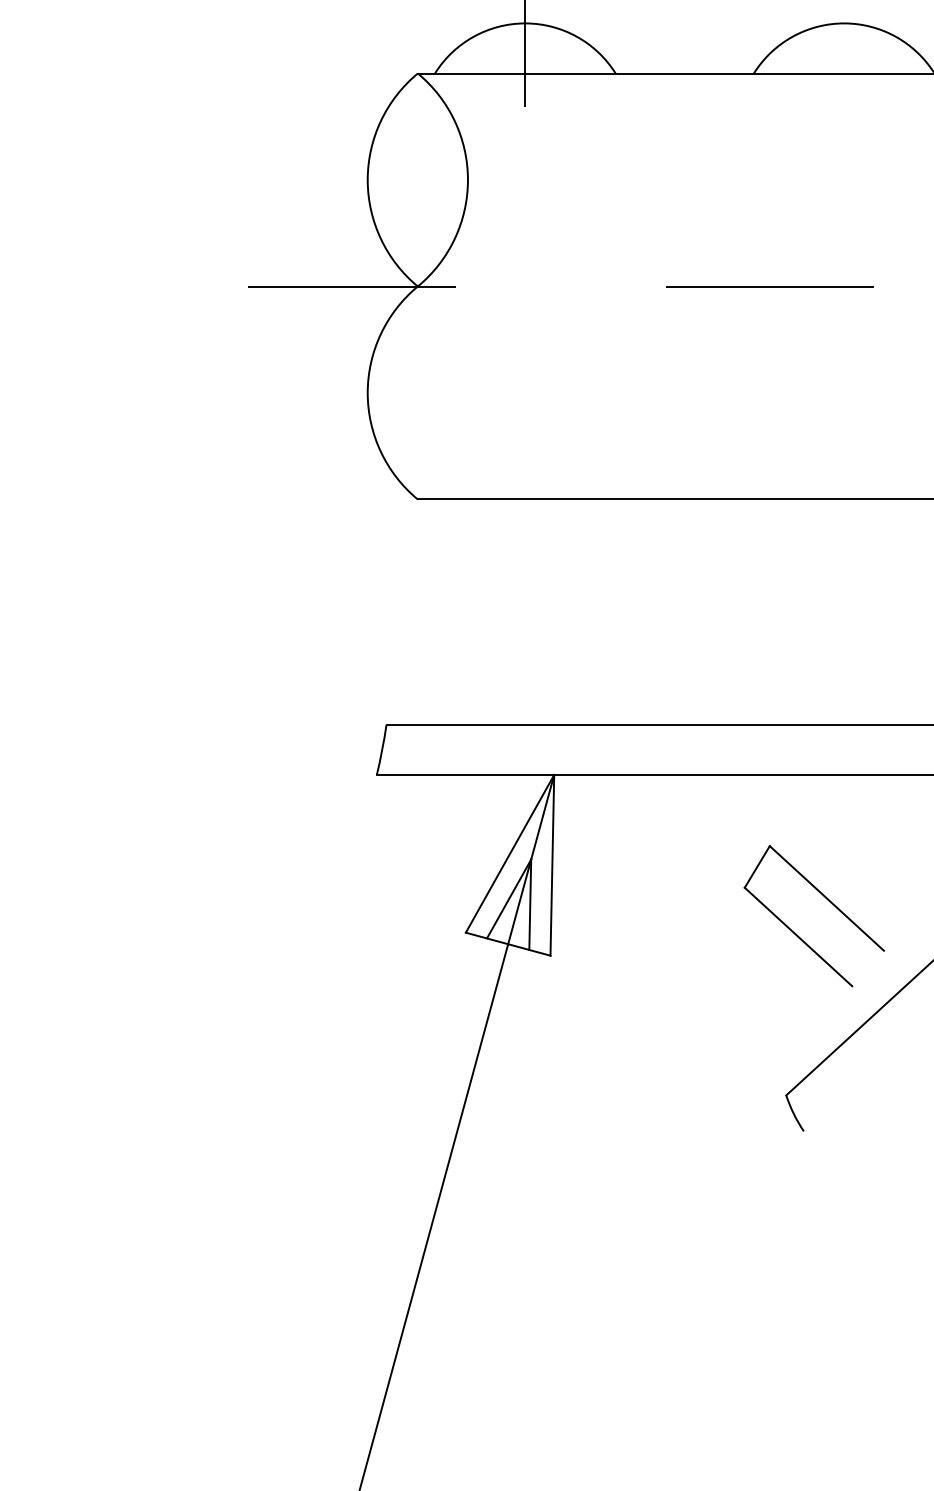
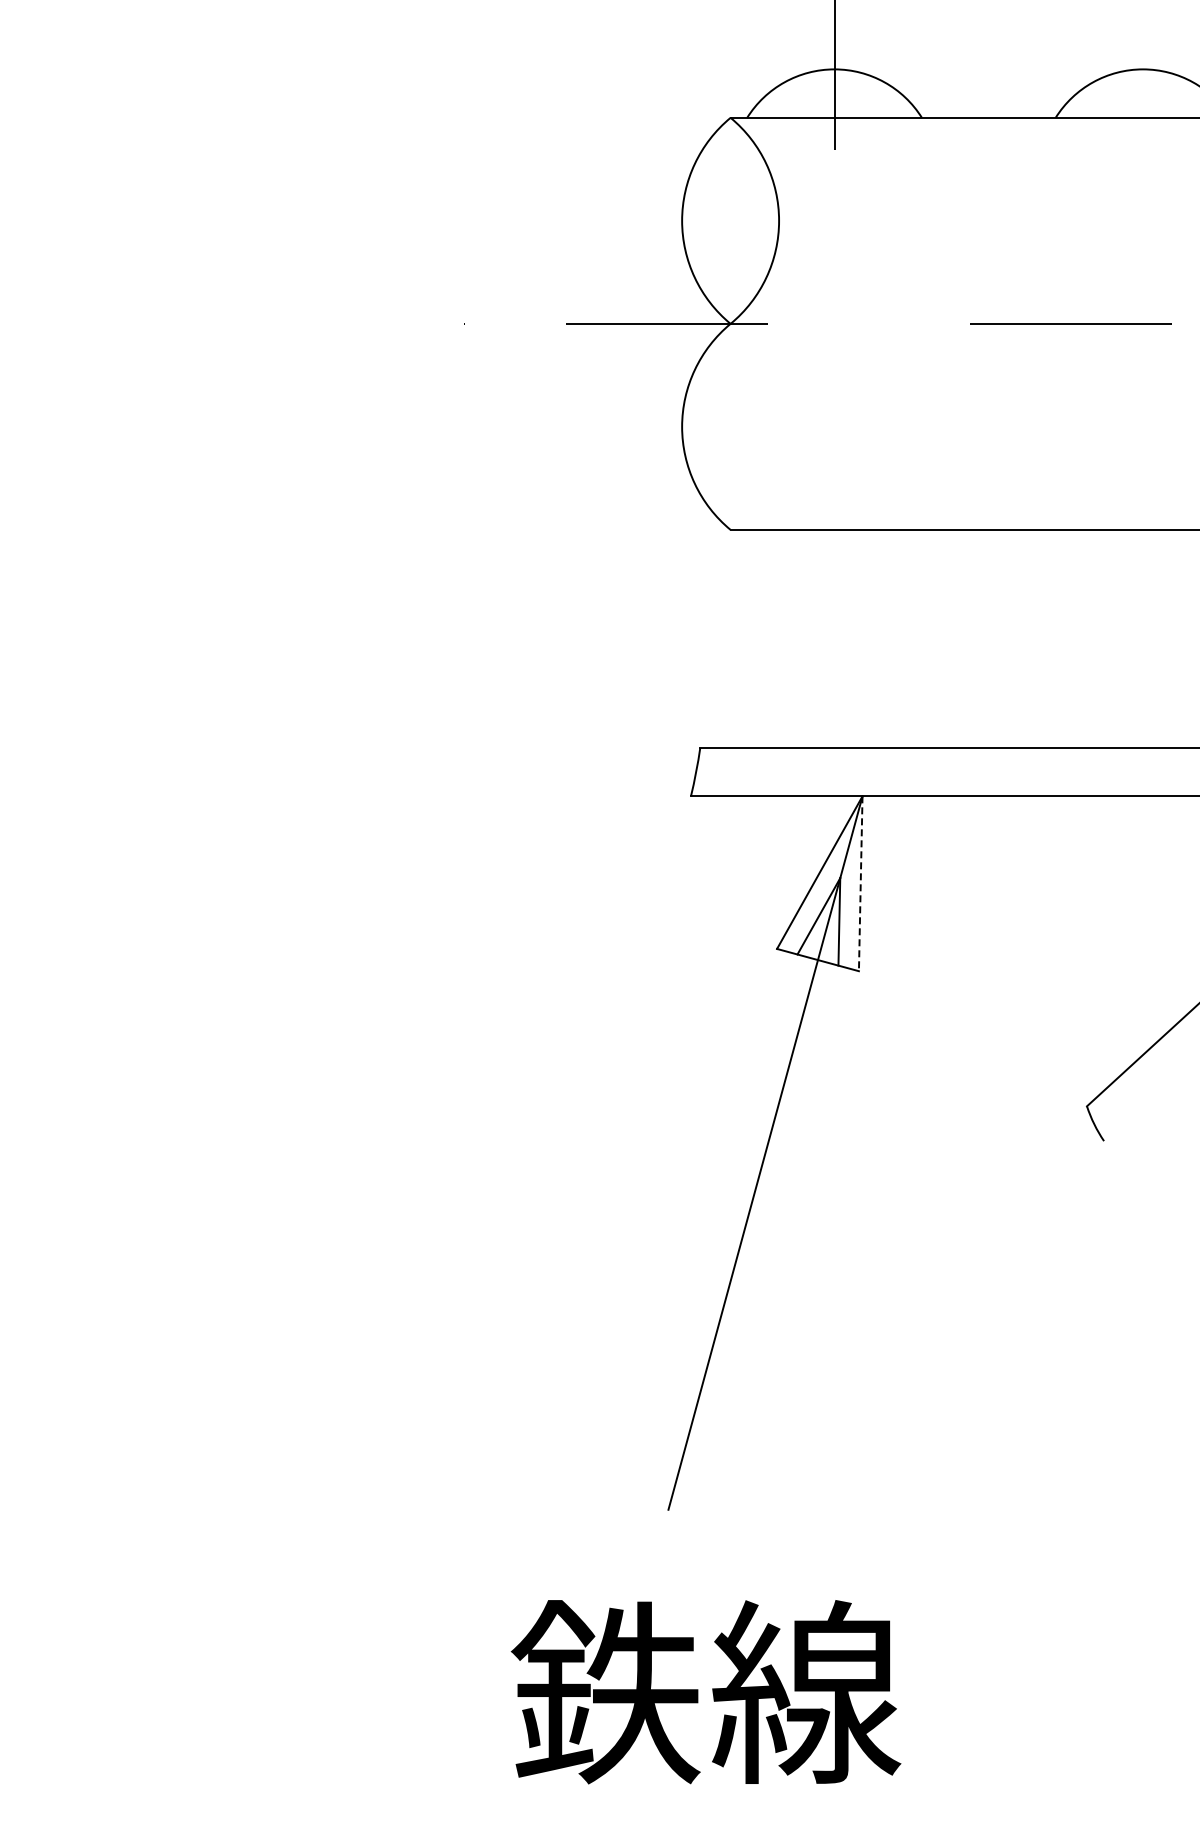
line: (552, 866) -> (860, 884), solid -> dashed
part: (828, 901) -> (1127, 918), removed

